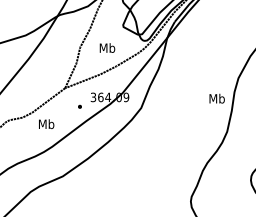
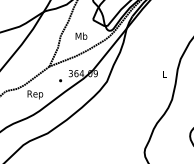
text: (216, 98) -> (164, 74), Mb -> L
text: (46, 125) -> (35, 94), Mb -> Rep

